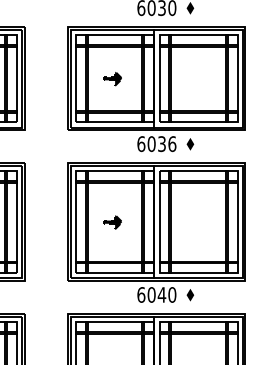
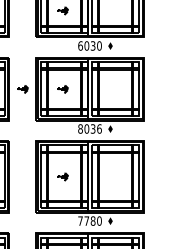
part: (46, 79) -> (22, 89), added
text: (141, 143) -> (80, 128), 6036 -> 8036
text: (151, 293) -> (86, 220), 6040 -> 7780

